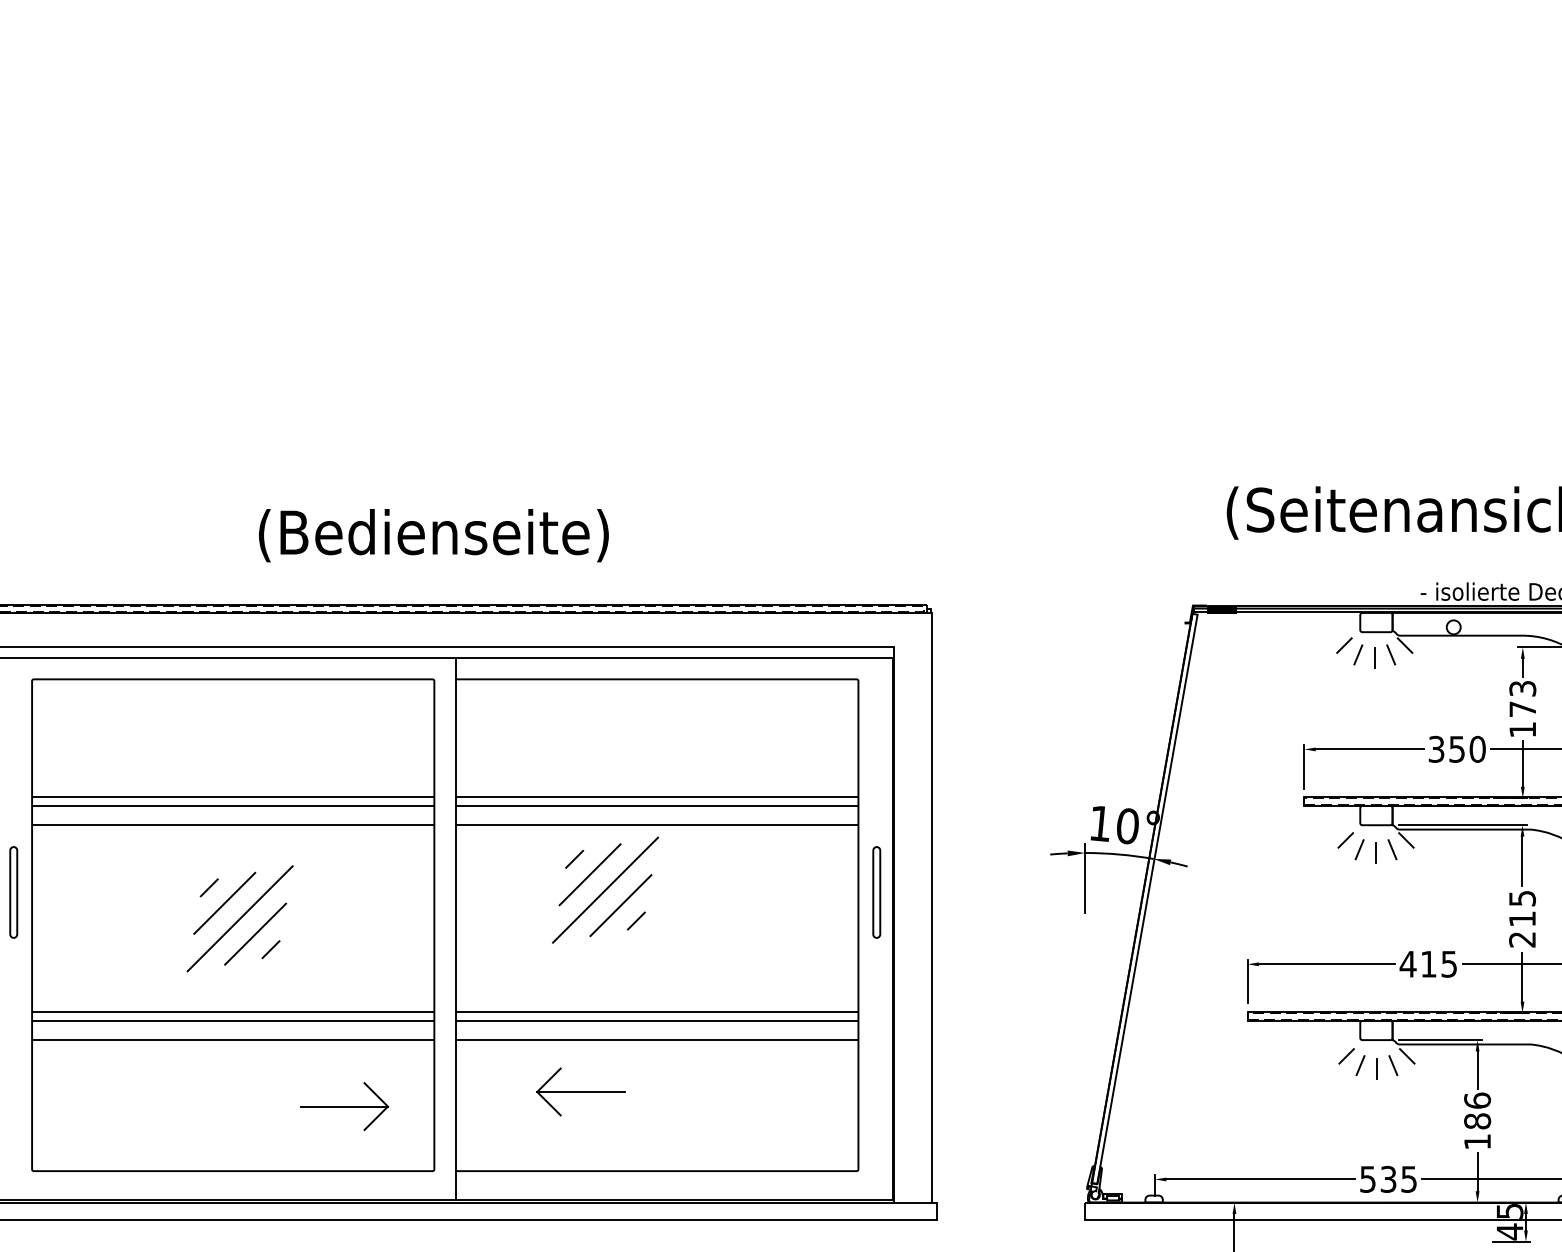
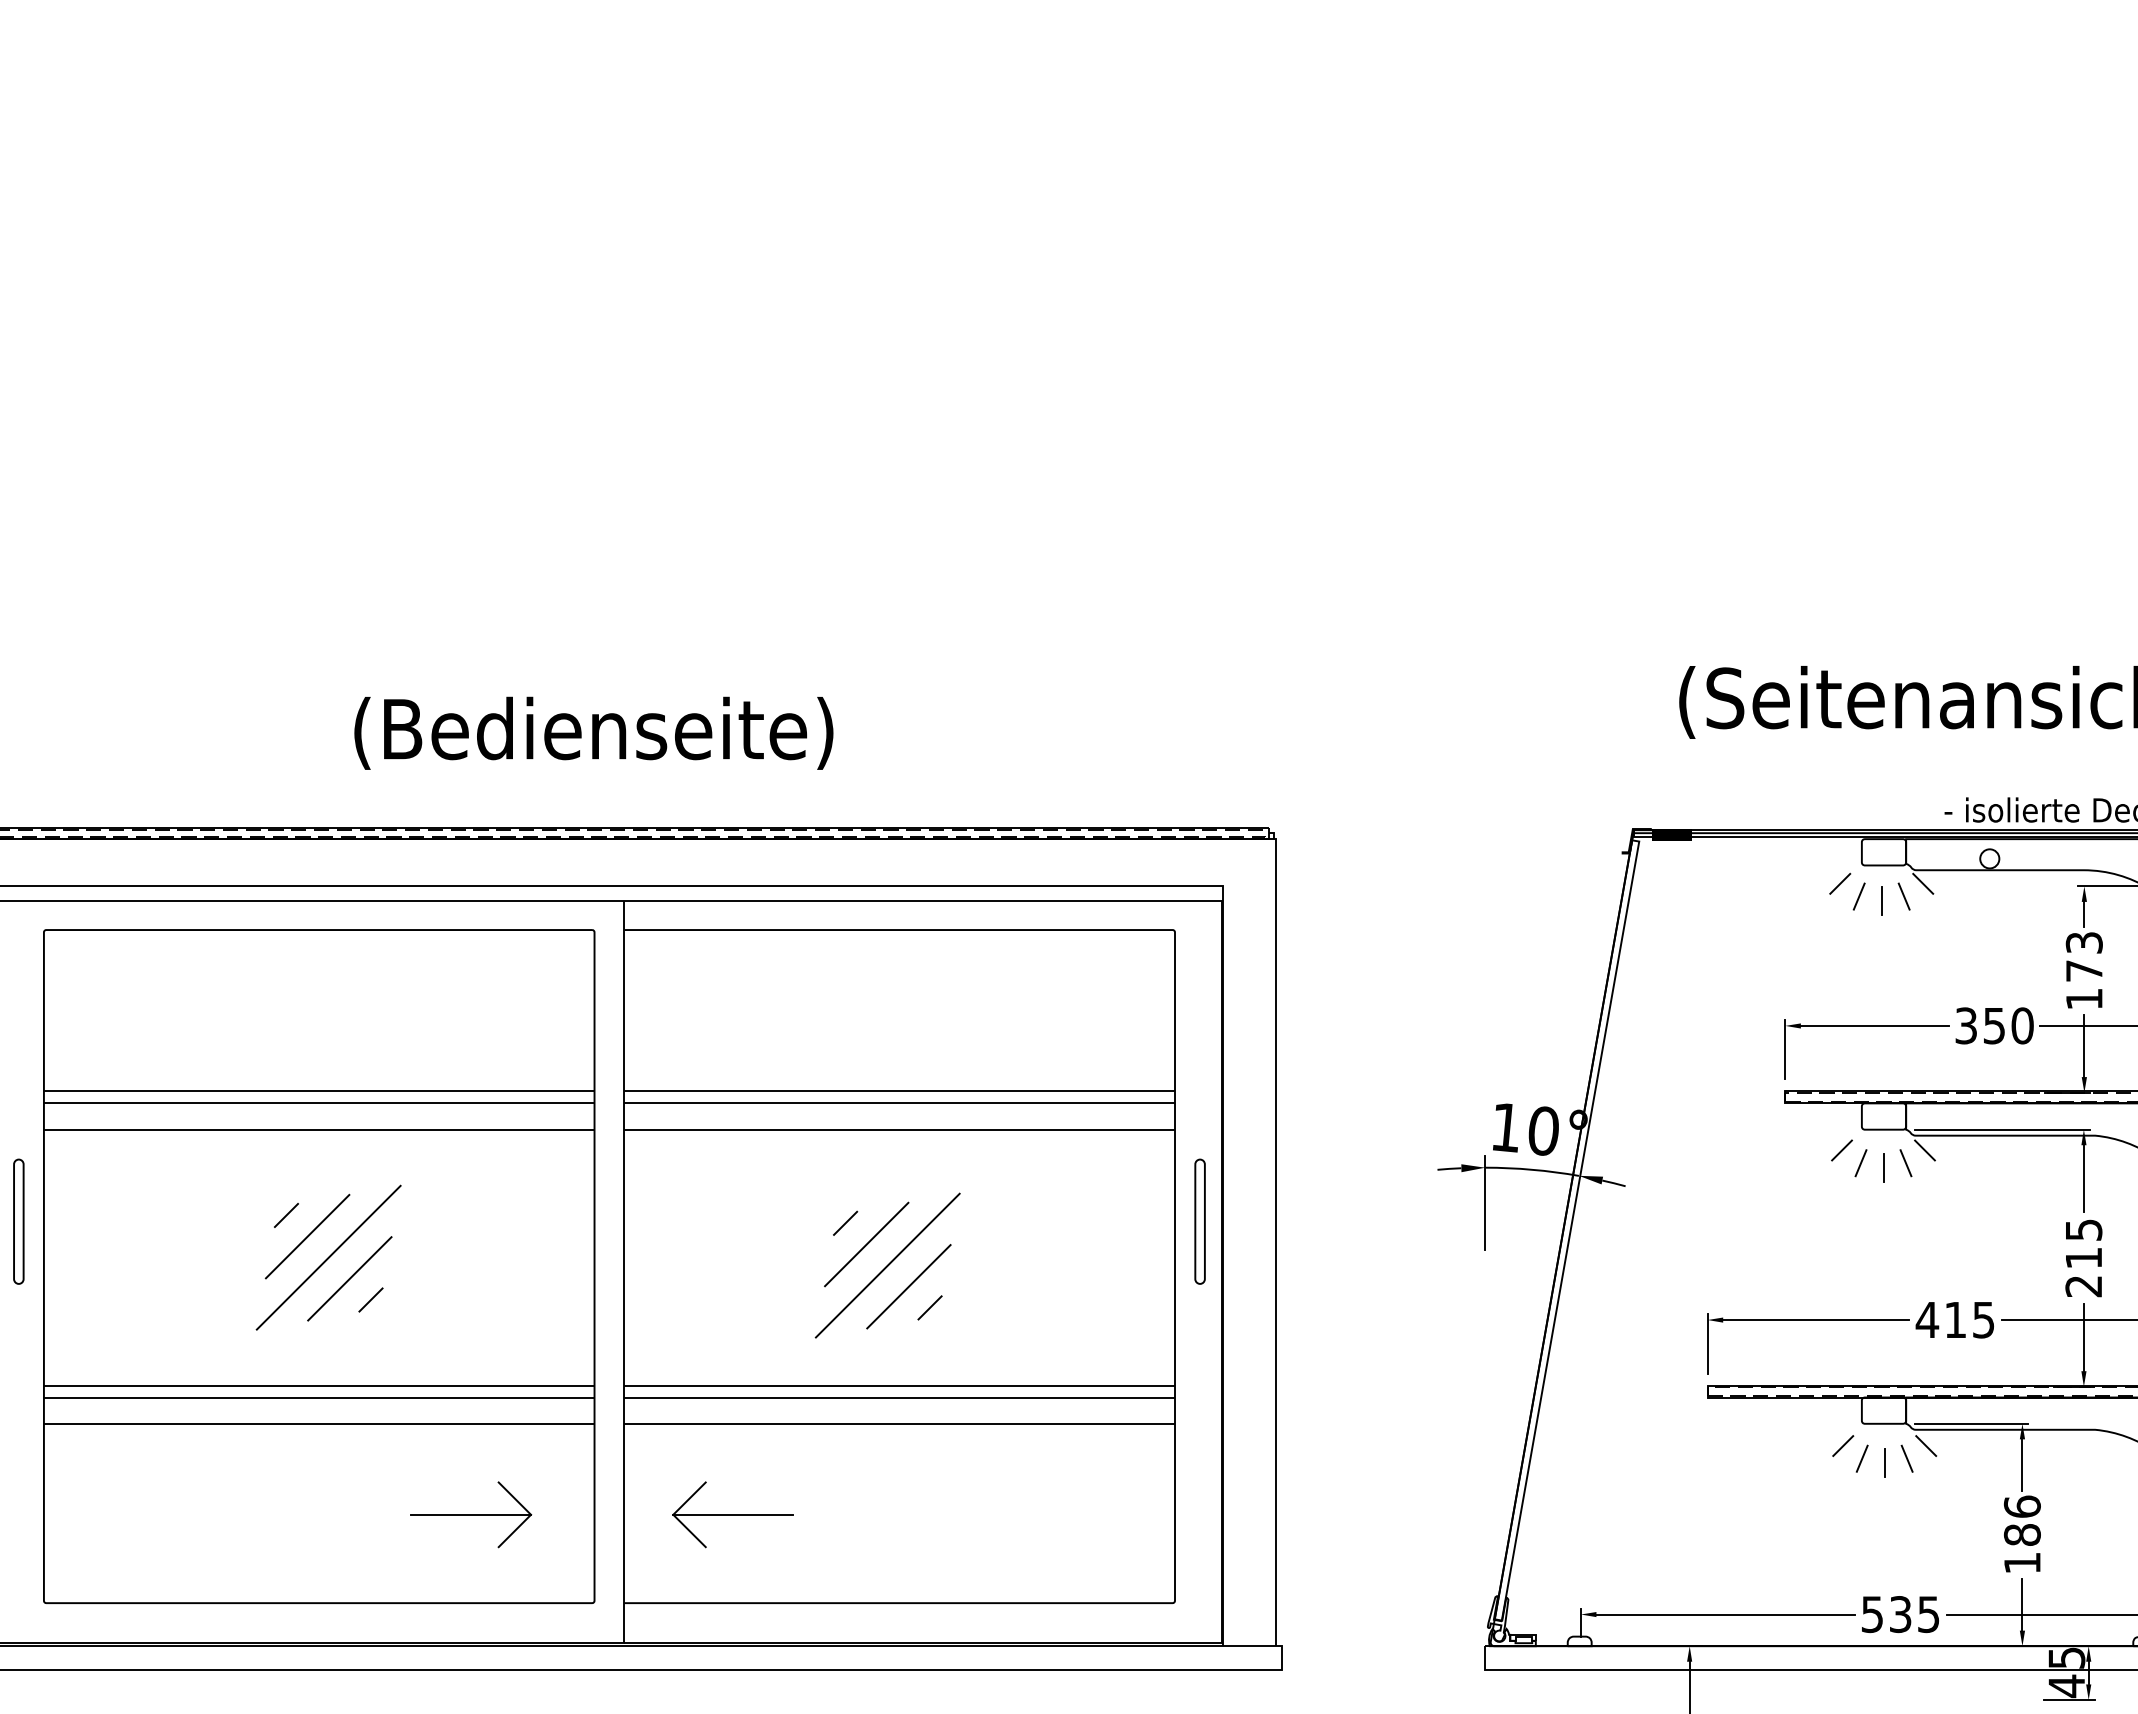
part: (605, 890) -> (887, 1265), moved
part: (580, 1091) -> (732, 1514), moved

